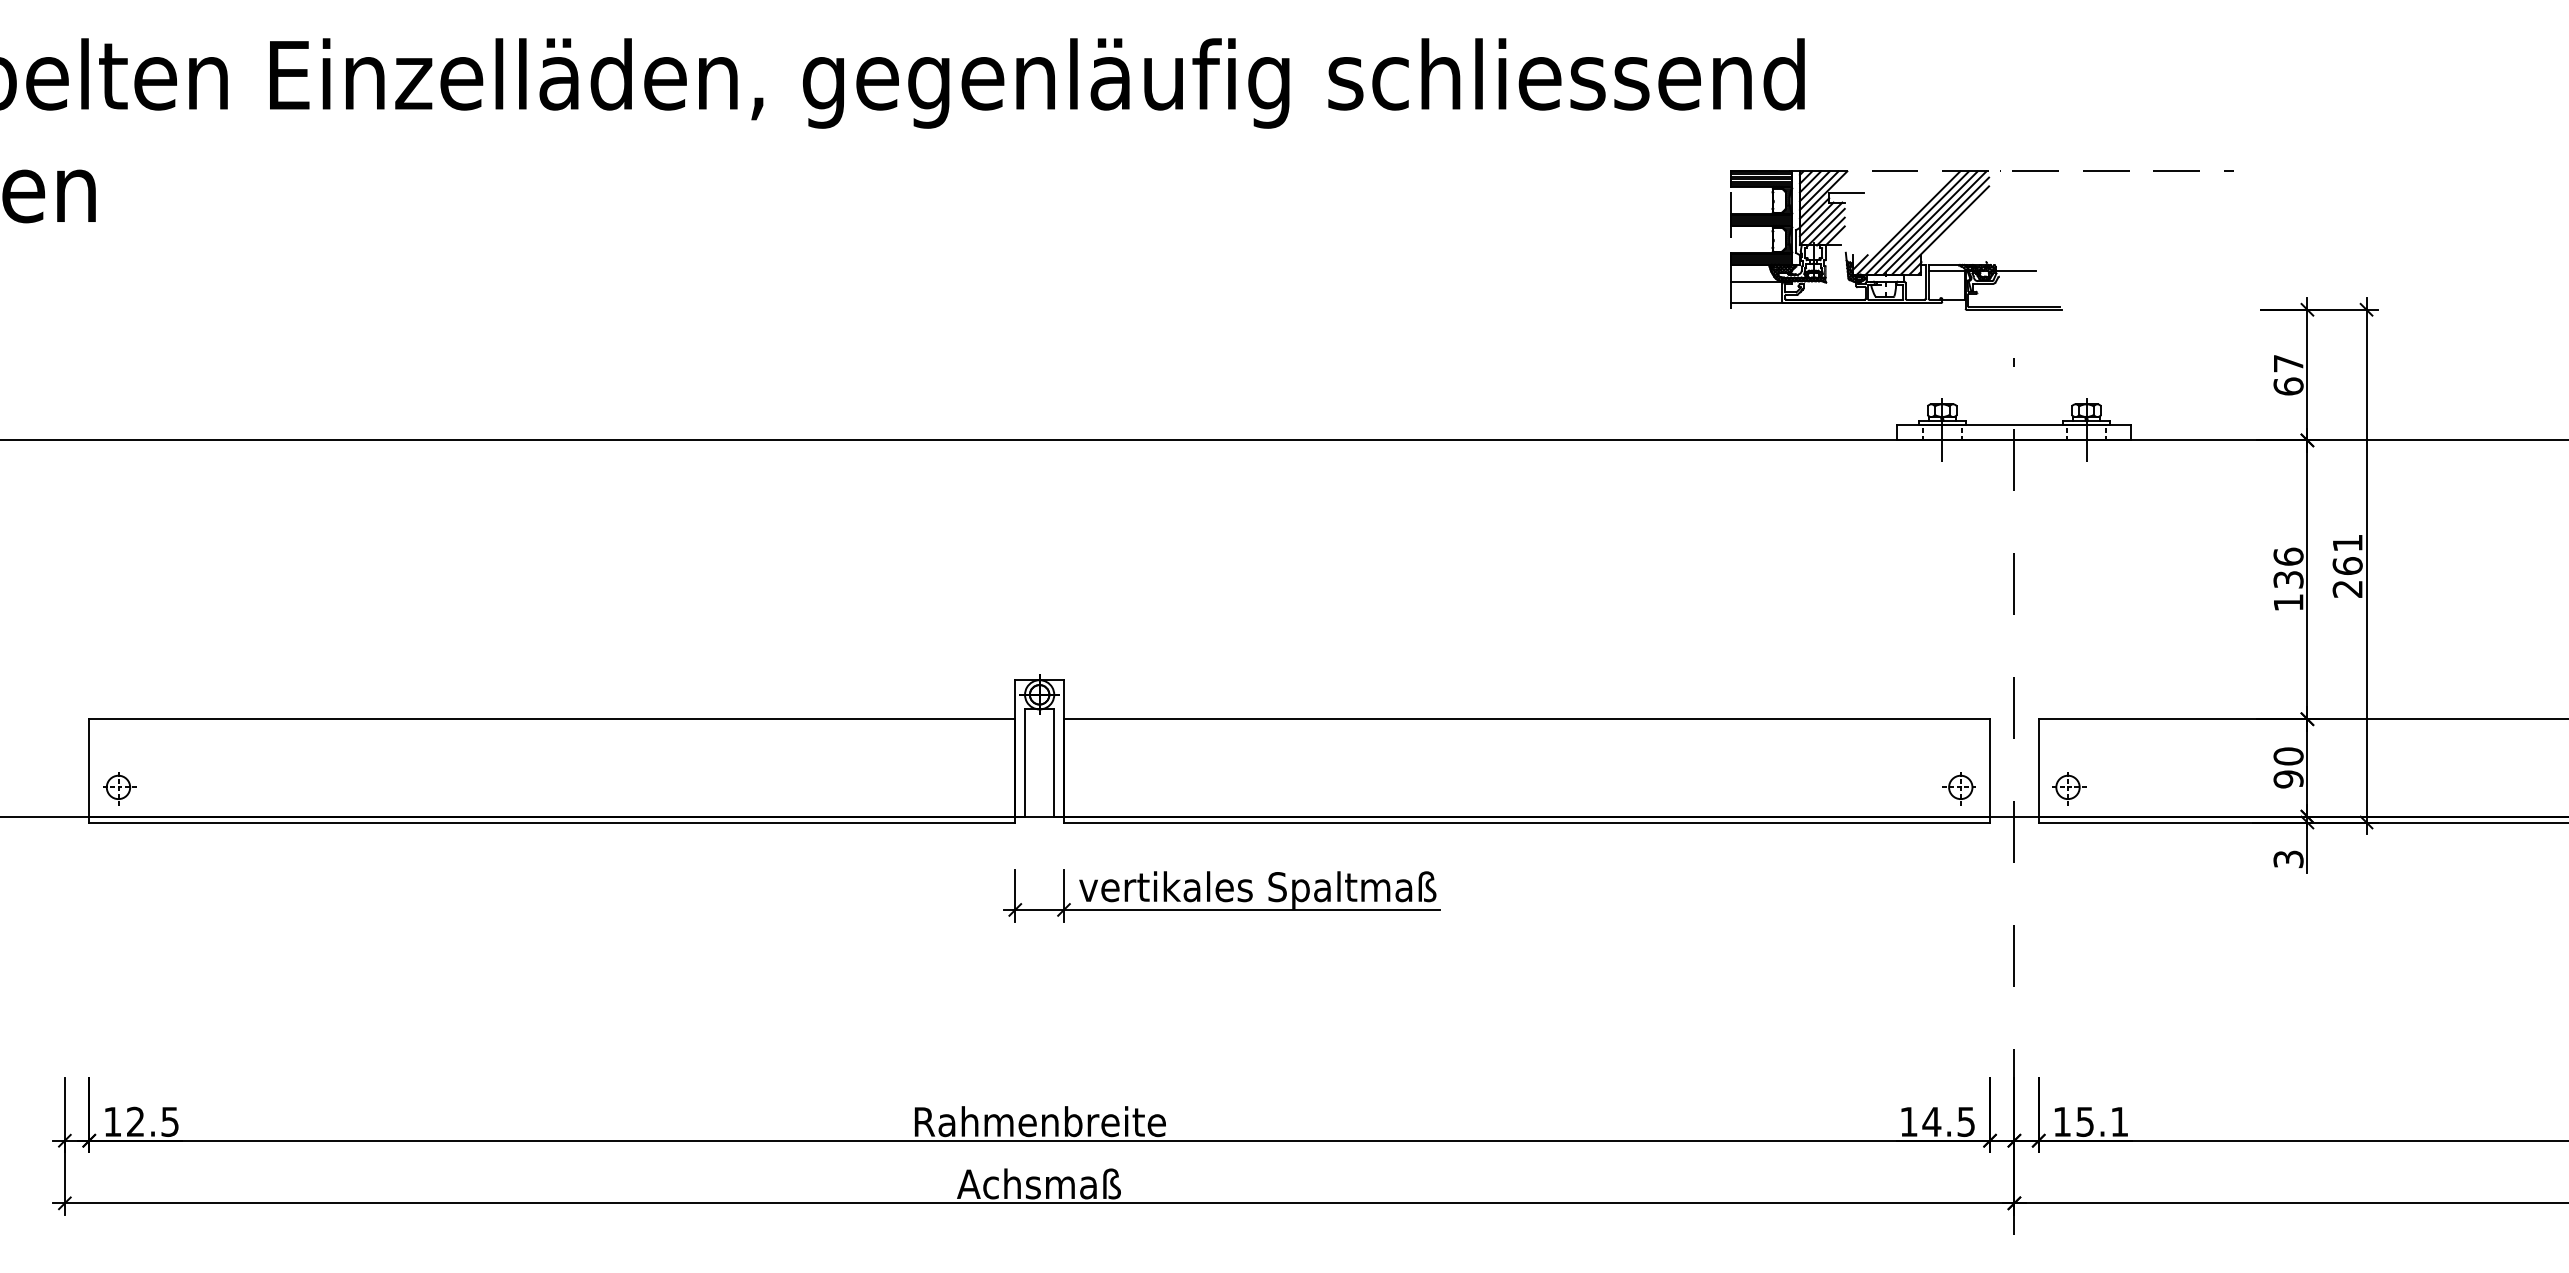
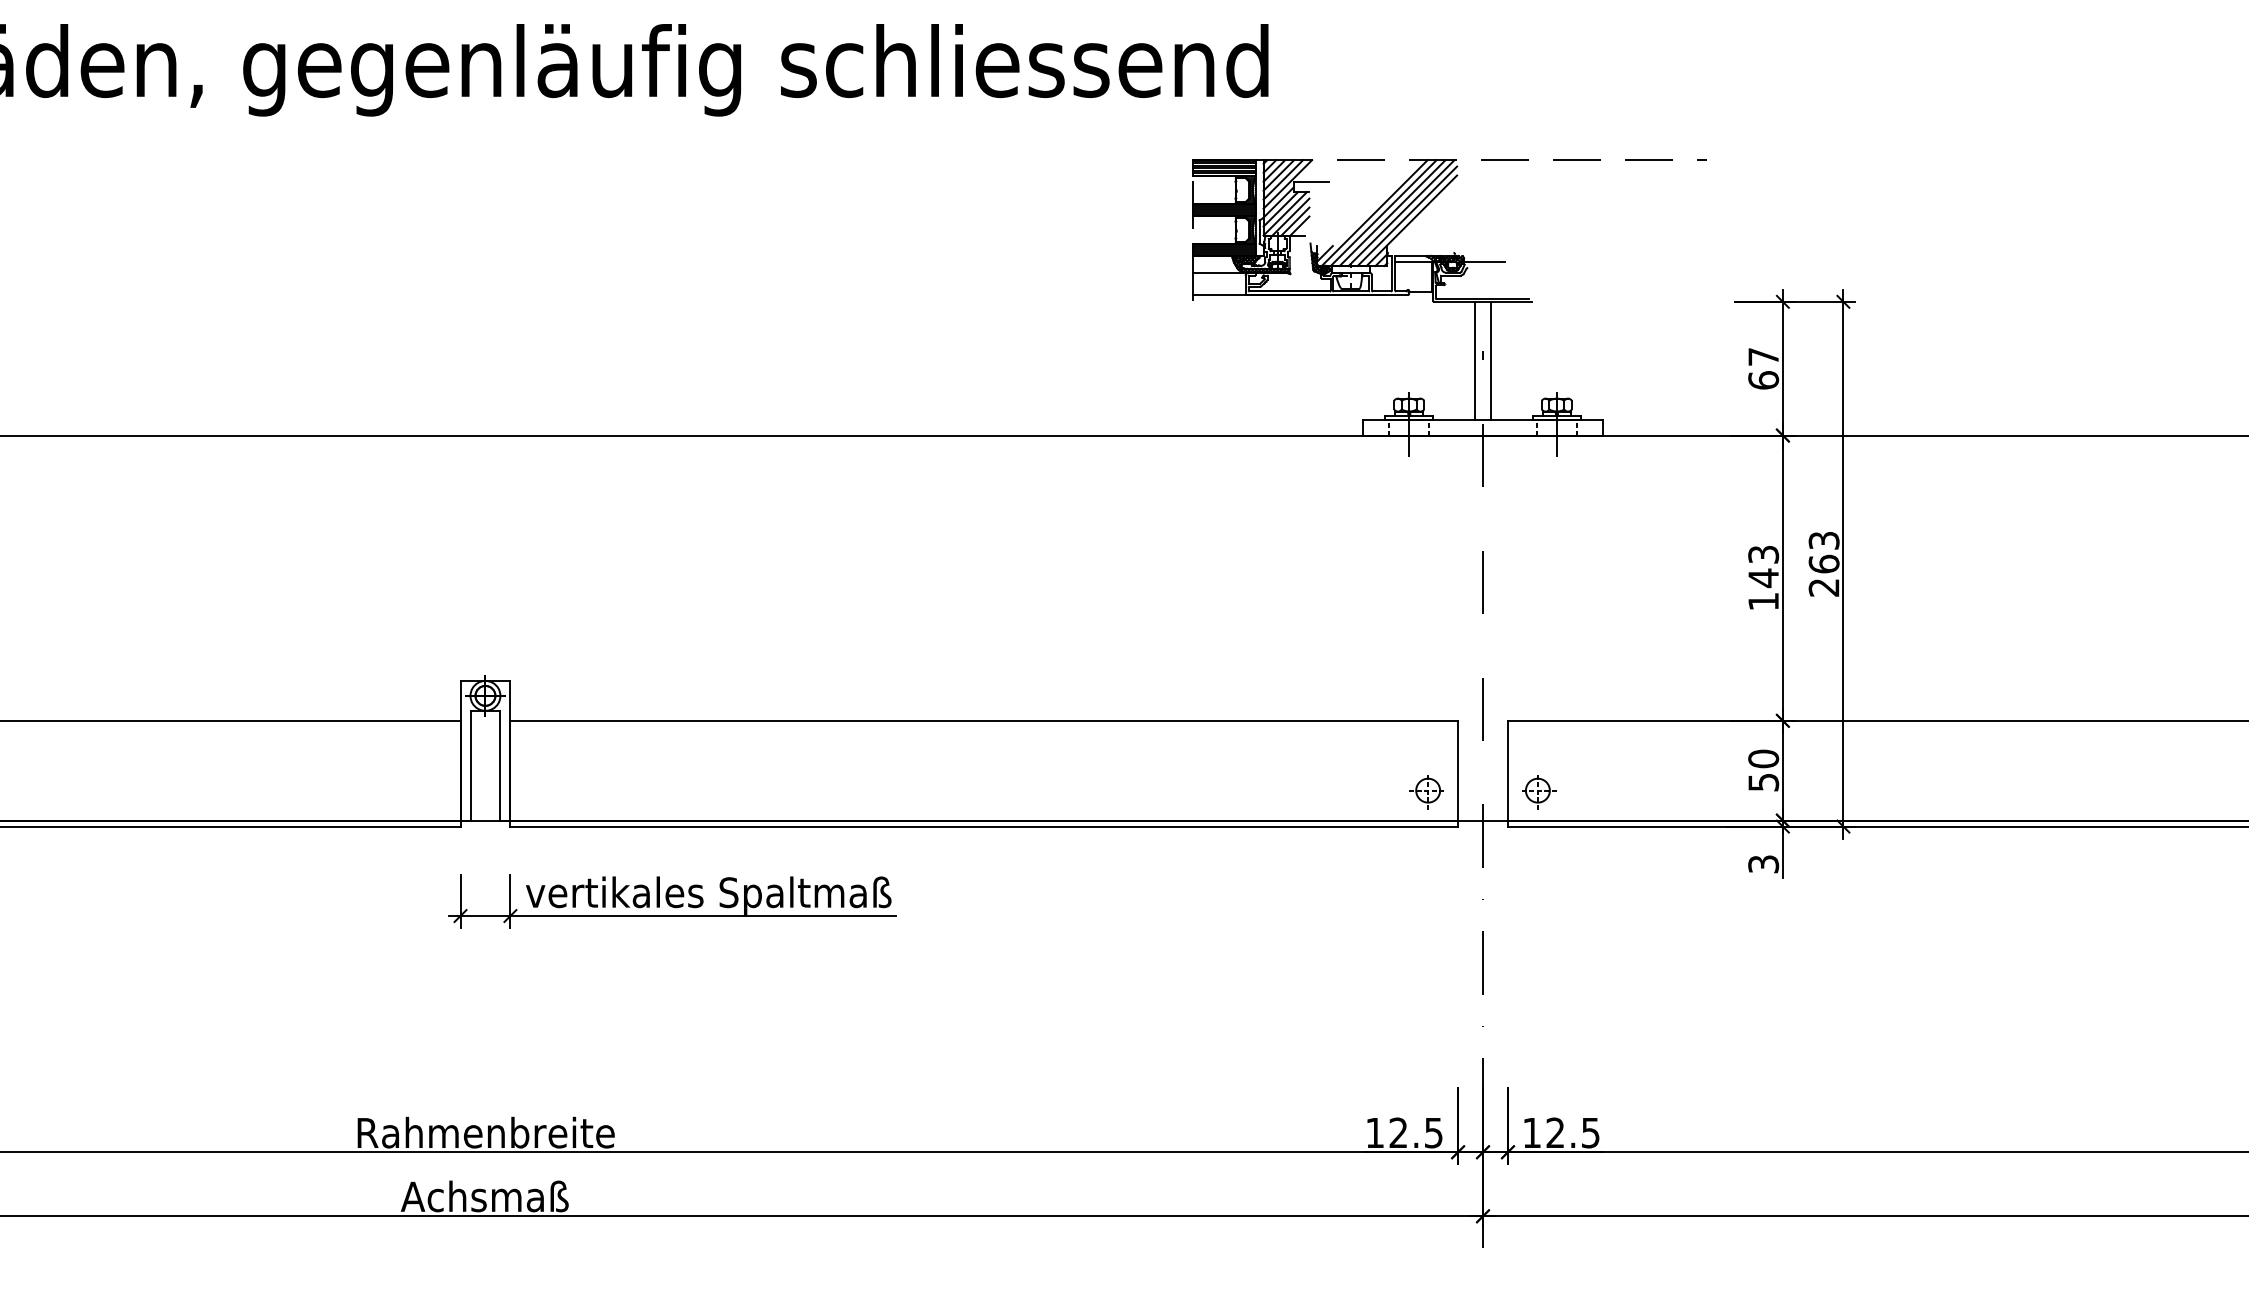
line: (2006, 366) -> (1474, 359), added
line: (2022, 366) -> (1491, 359), added
text: (2347, 542) -> (1823, 540), 261 -> 263
text: (2288, 568) -> (1763, 566), 136 -> 143
text: (2288, 779) -> (1763, 782), 90 -> 50
text: (1931, 1121) -> (1398, 1132), 14.5 -> 12.5
text: (2101, 1121) -> (1572, 1132), 15.1 -> 12.5

